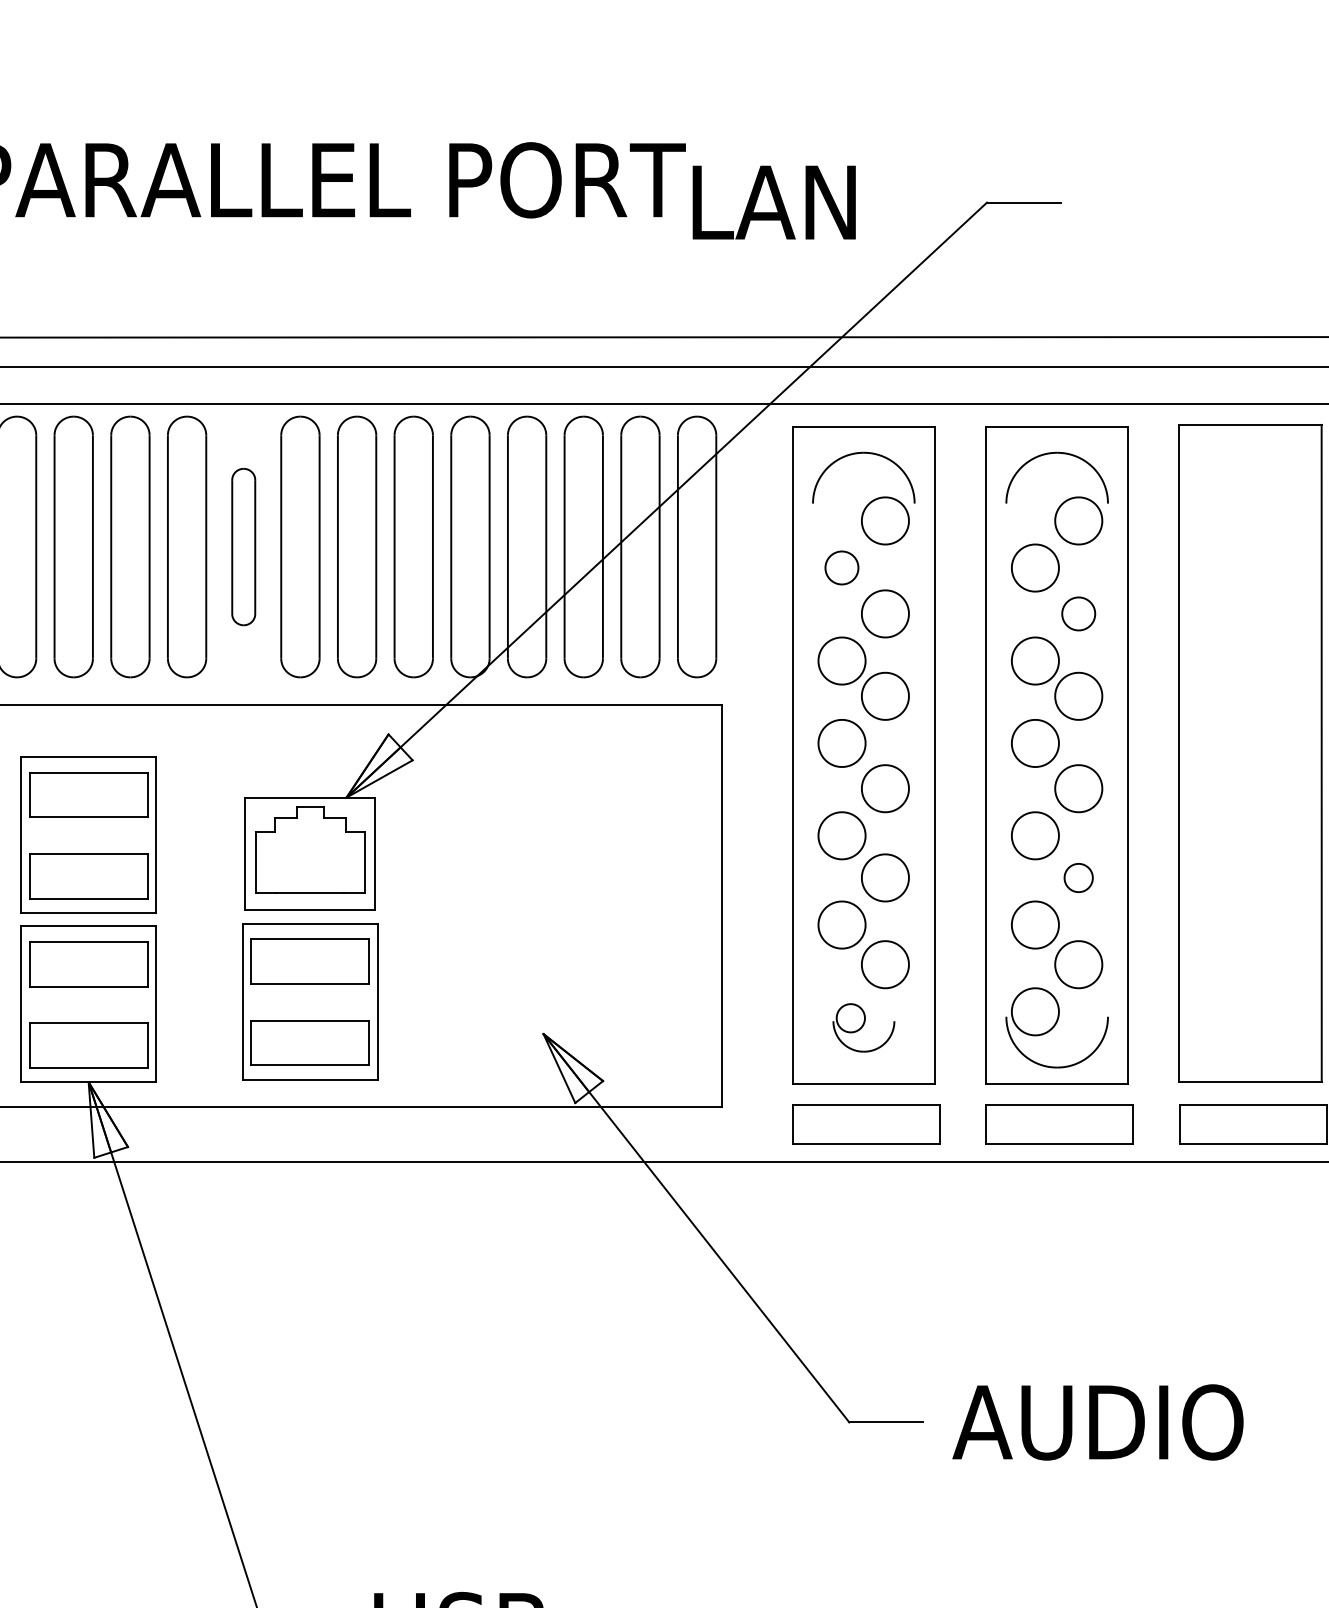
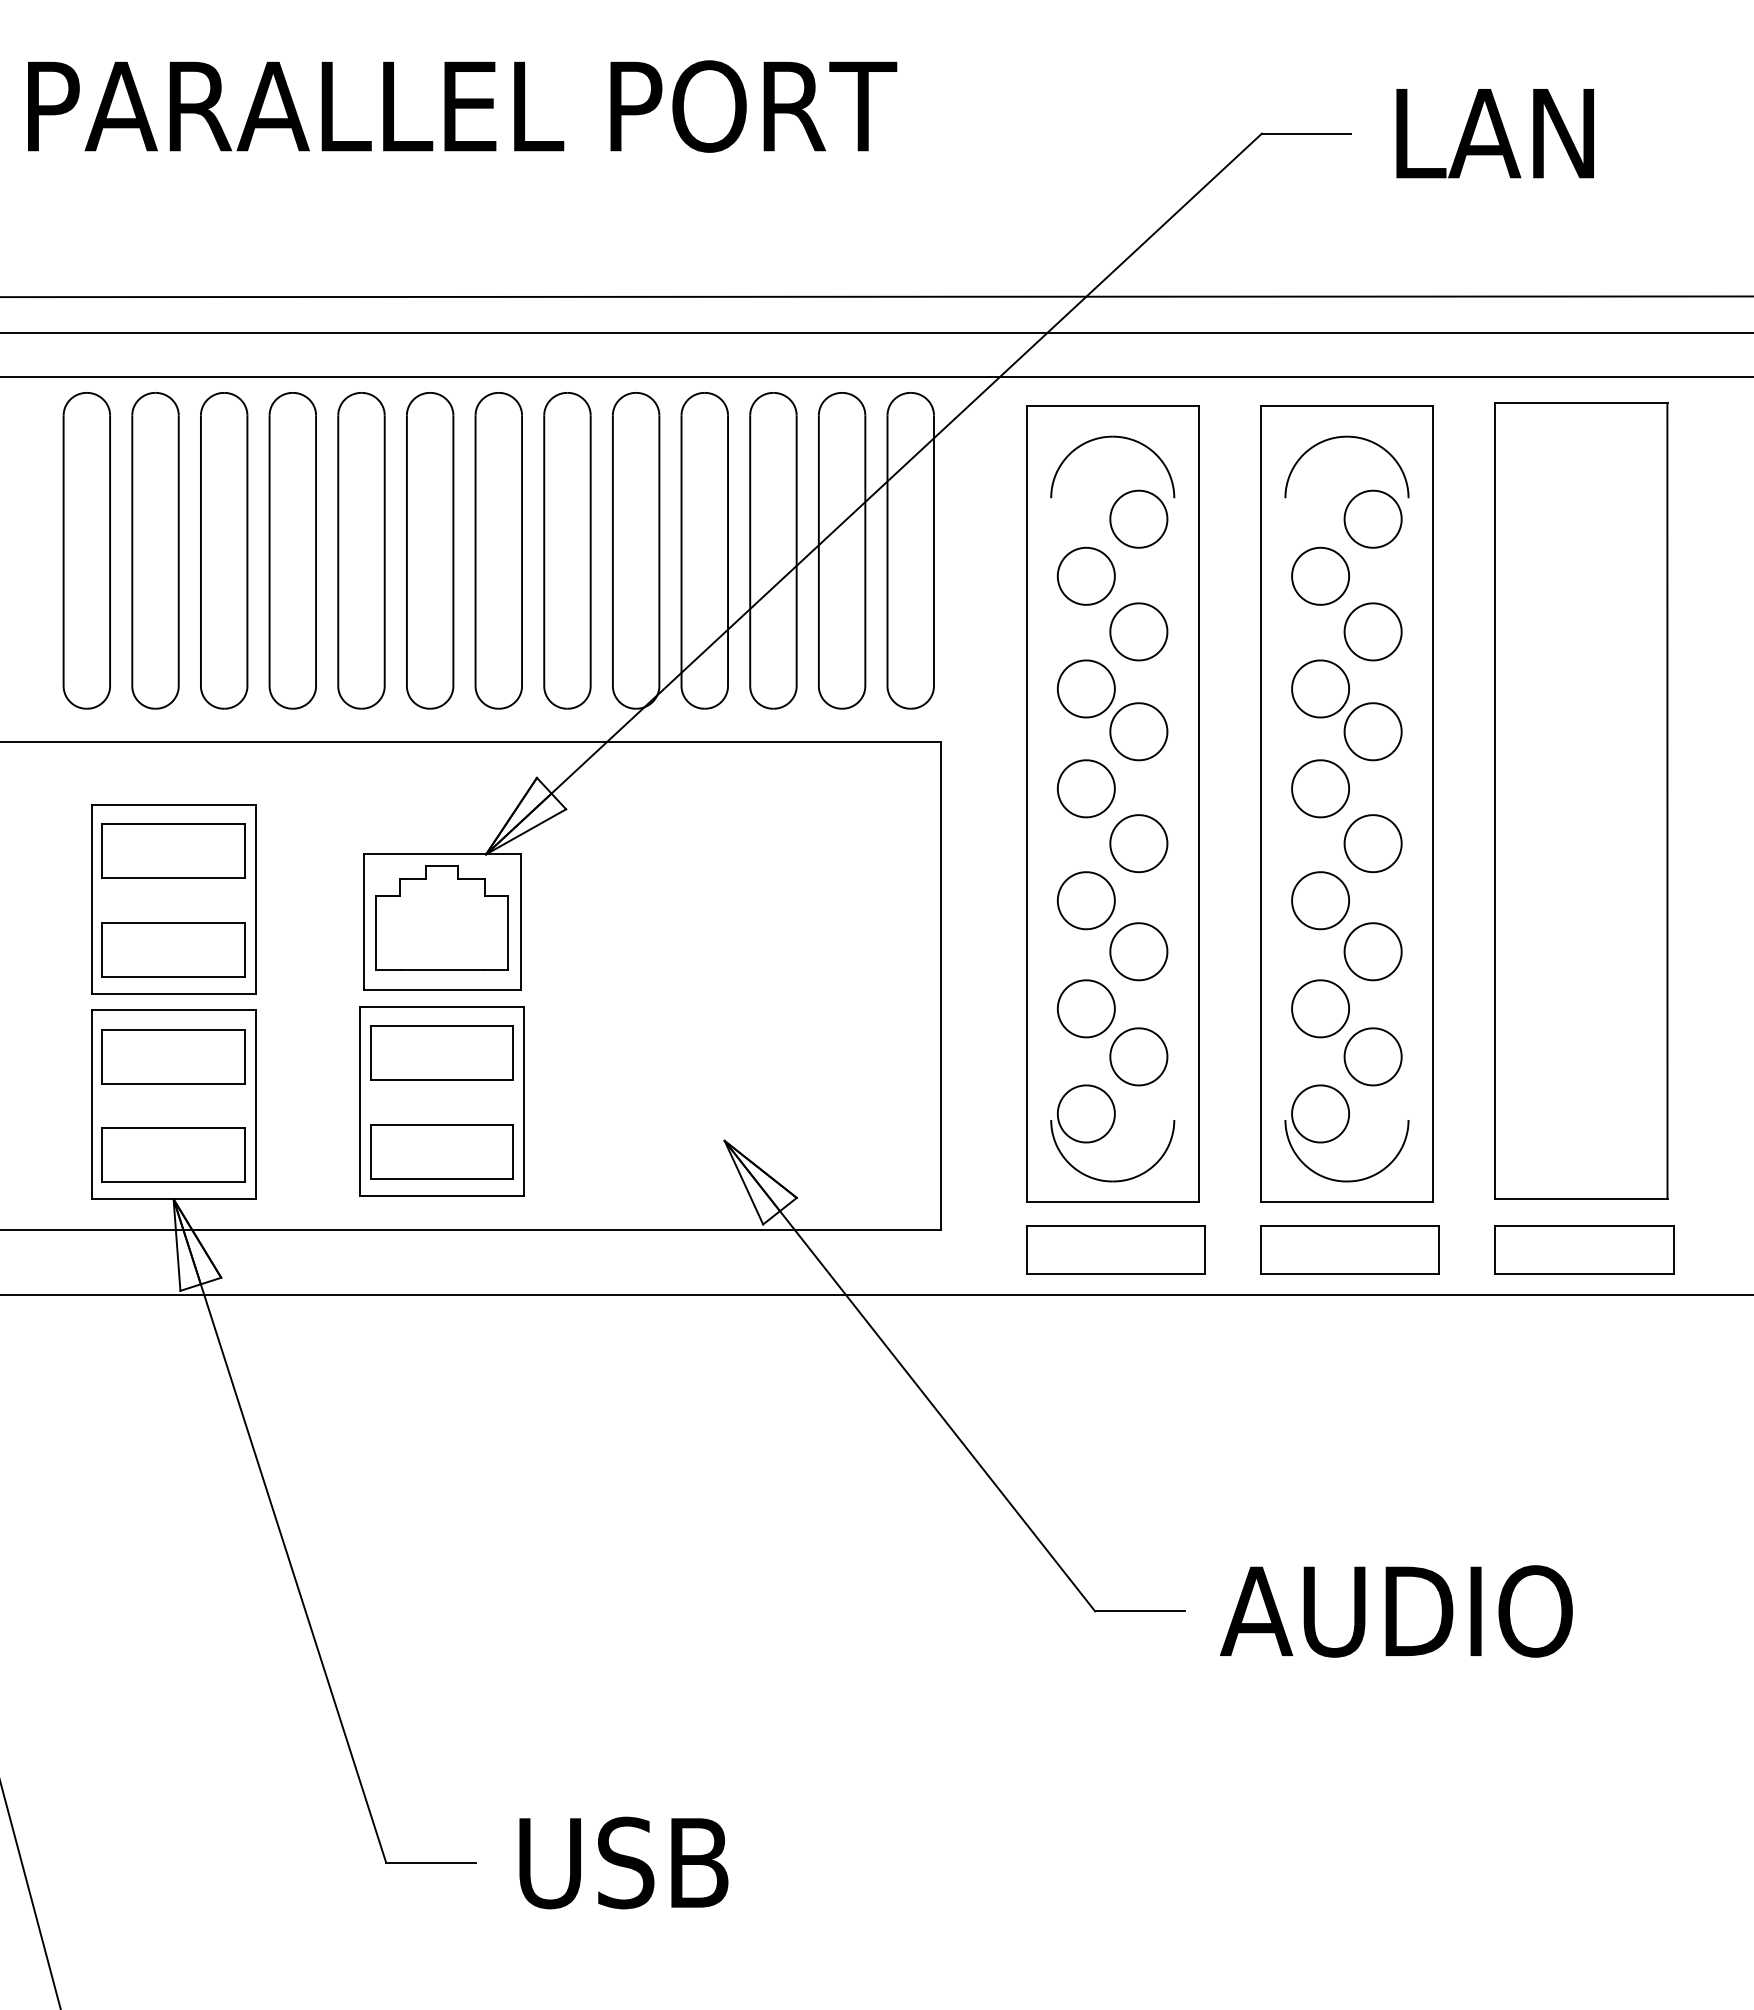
text: (773, 202) -> (1494, 133), moved
part: (243, 546) -> (361, 550), size x1.67
part: (841, 567) -> (1085, 575), size x1.43
part: (1078, 613) -> (1372, 631), size x1.43
part: (1078, 877) -> (1372, 951), size x1.67
part: (863, 1027) -> (1112, 1133), size x1.67

